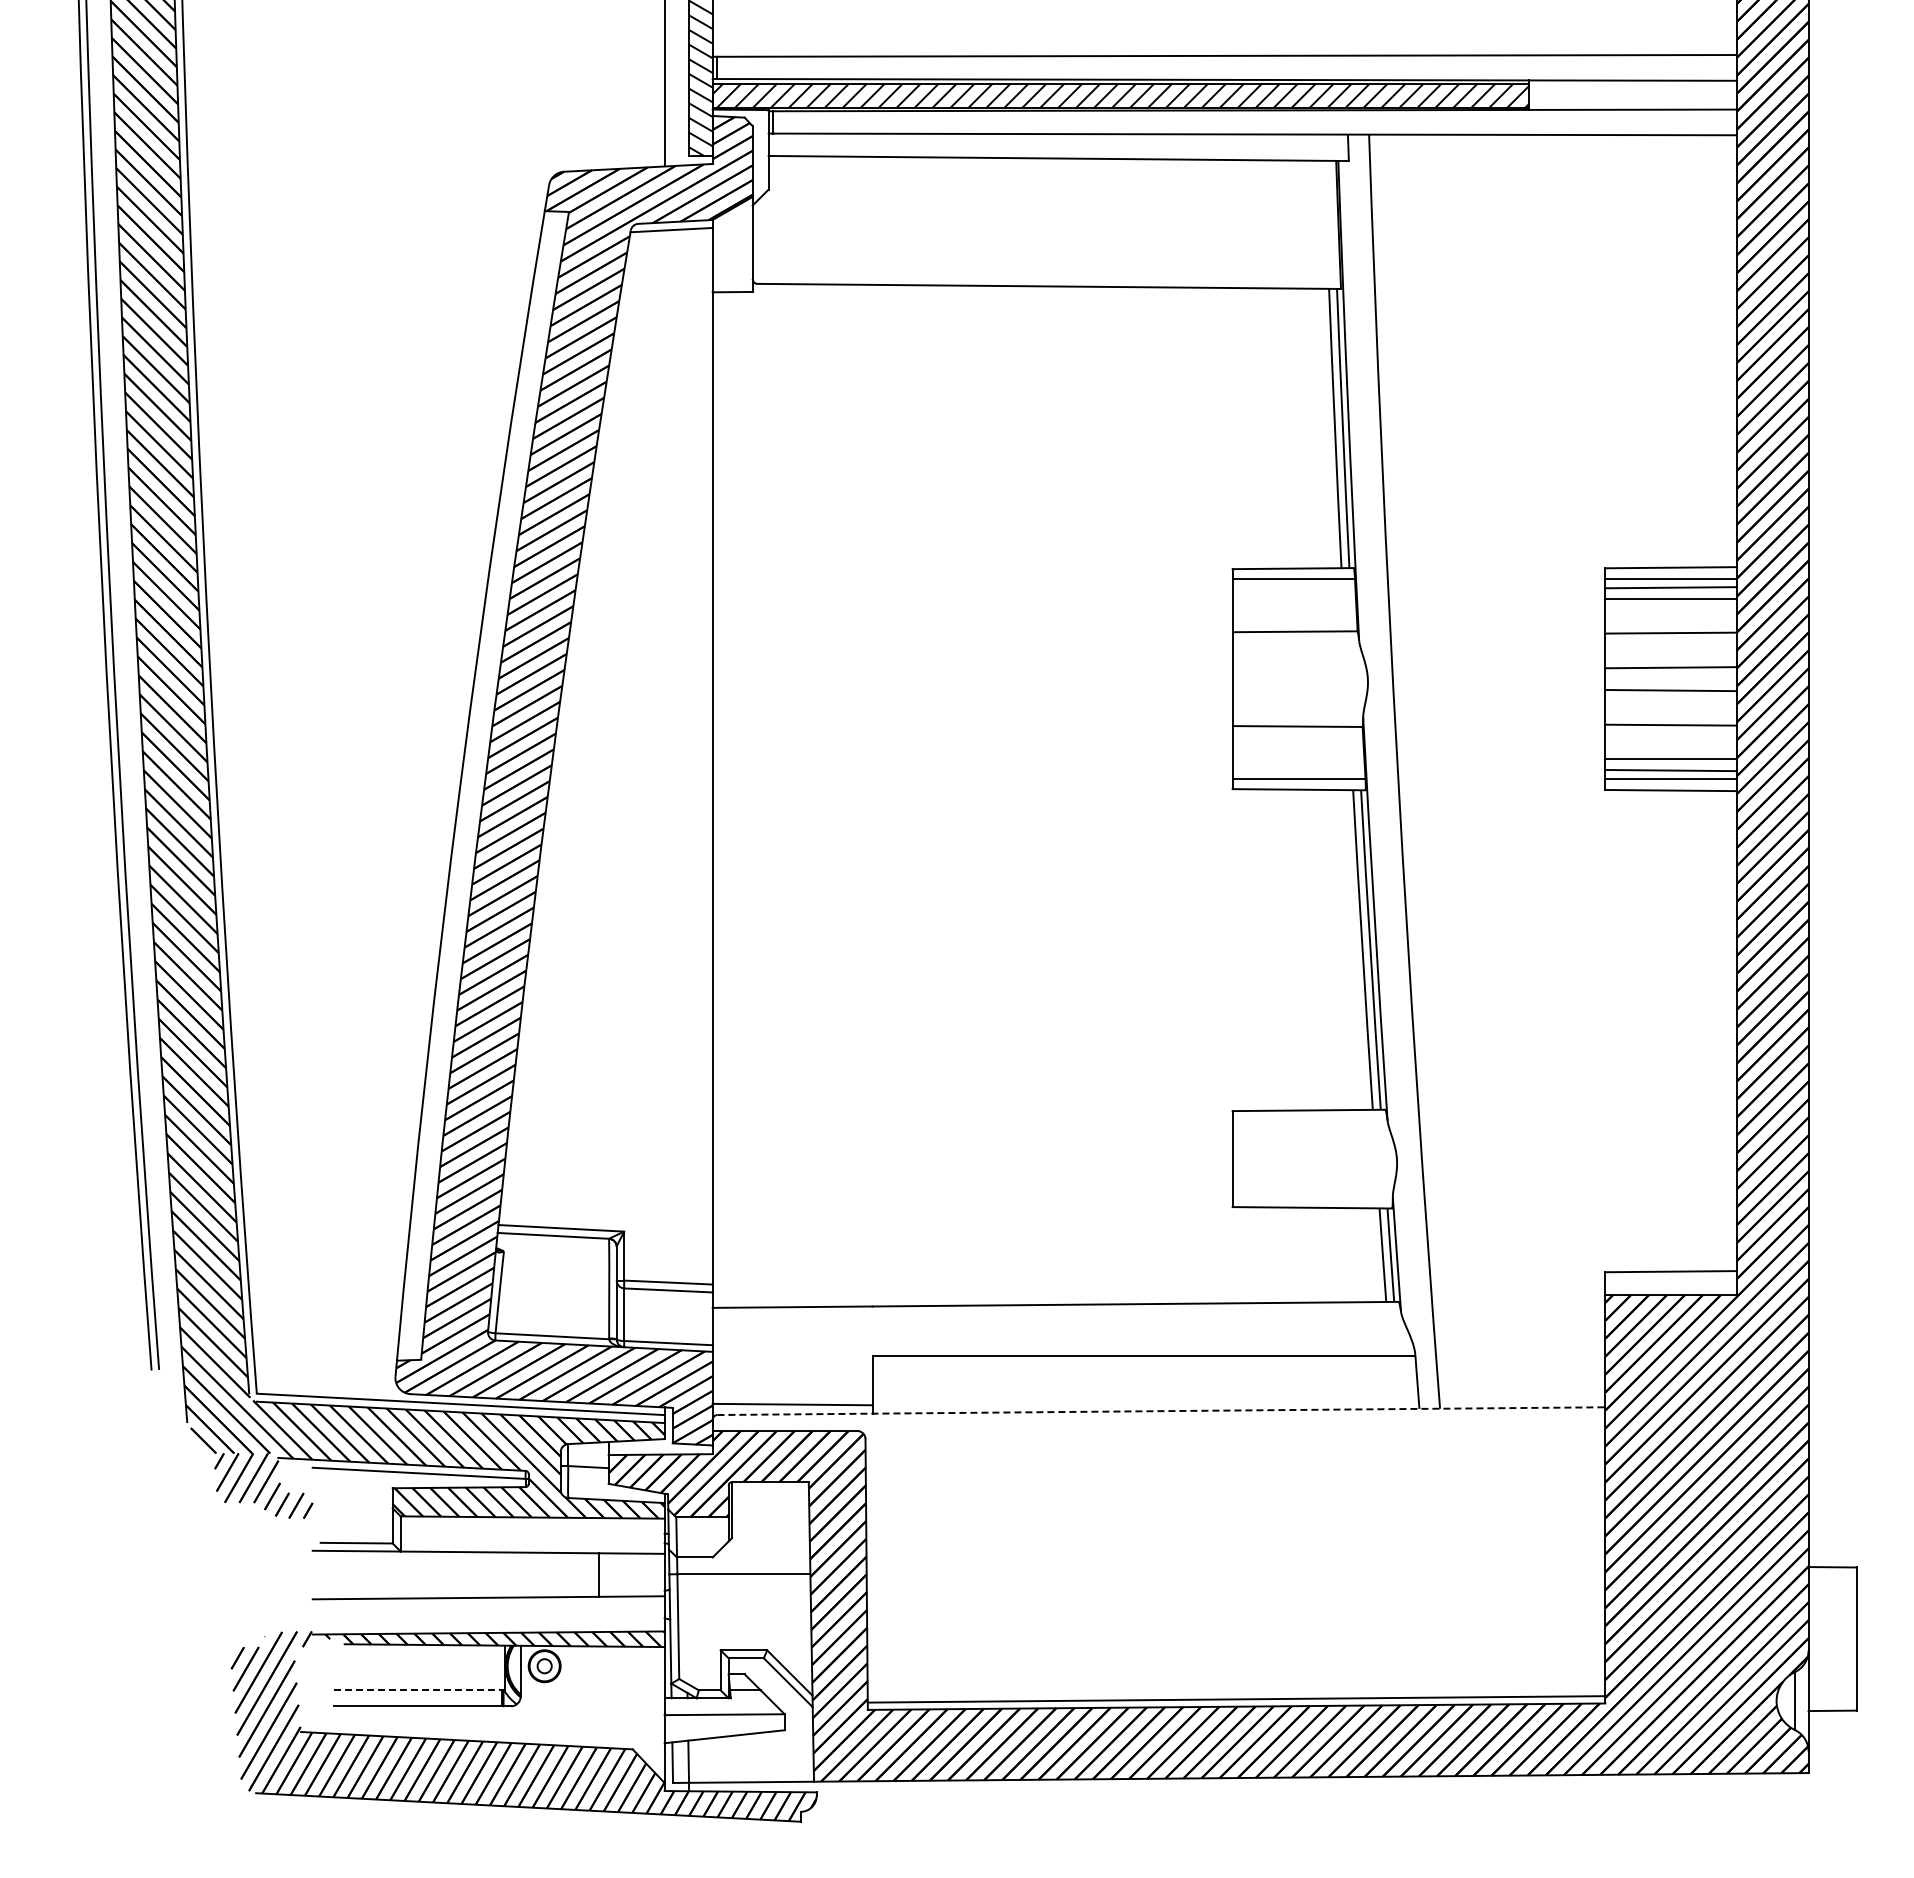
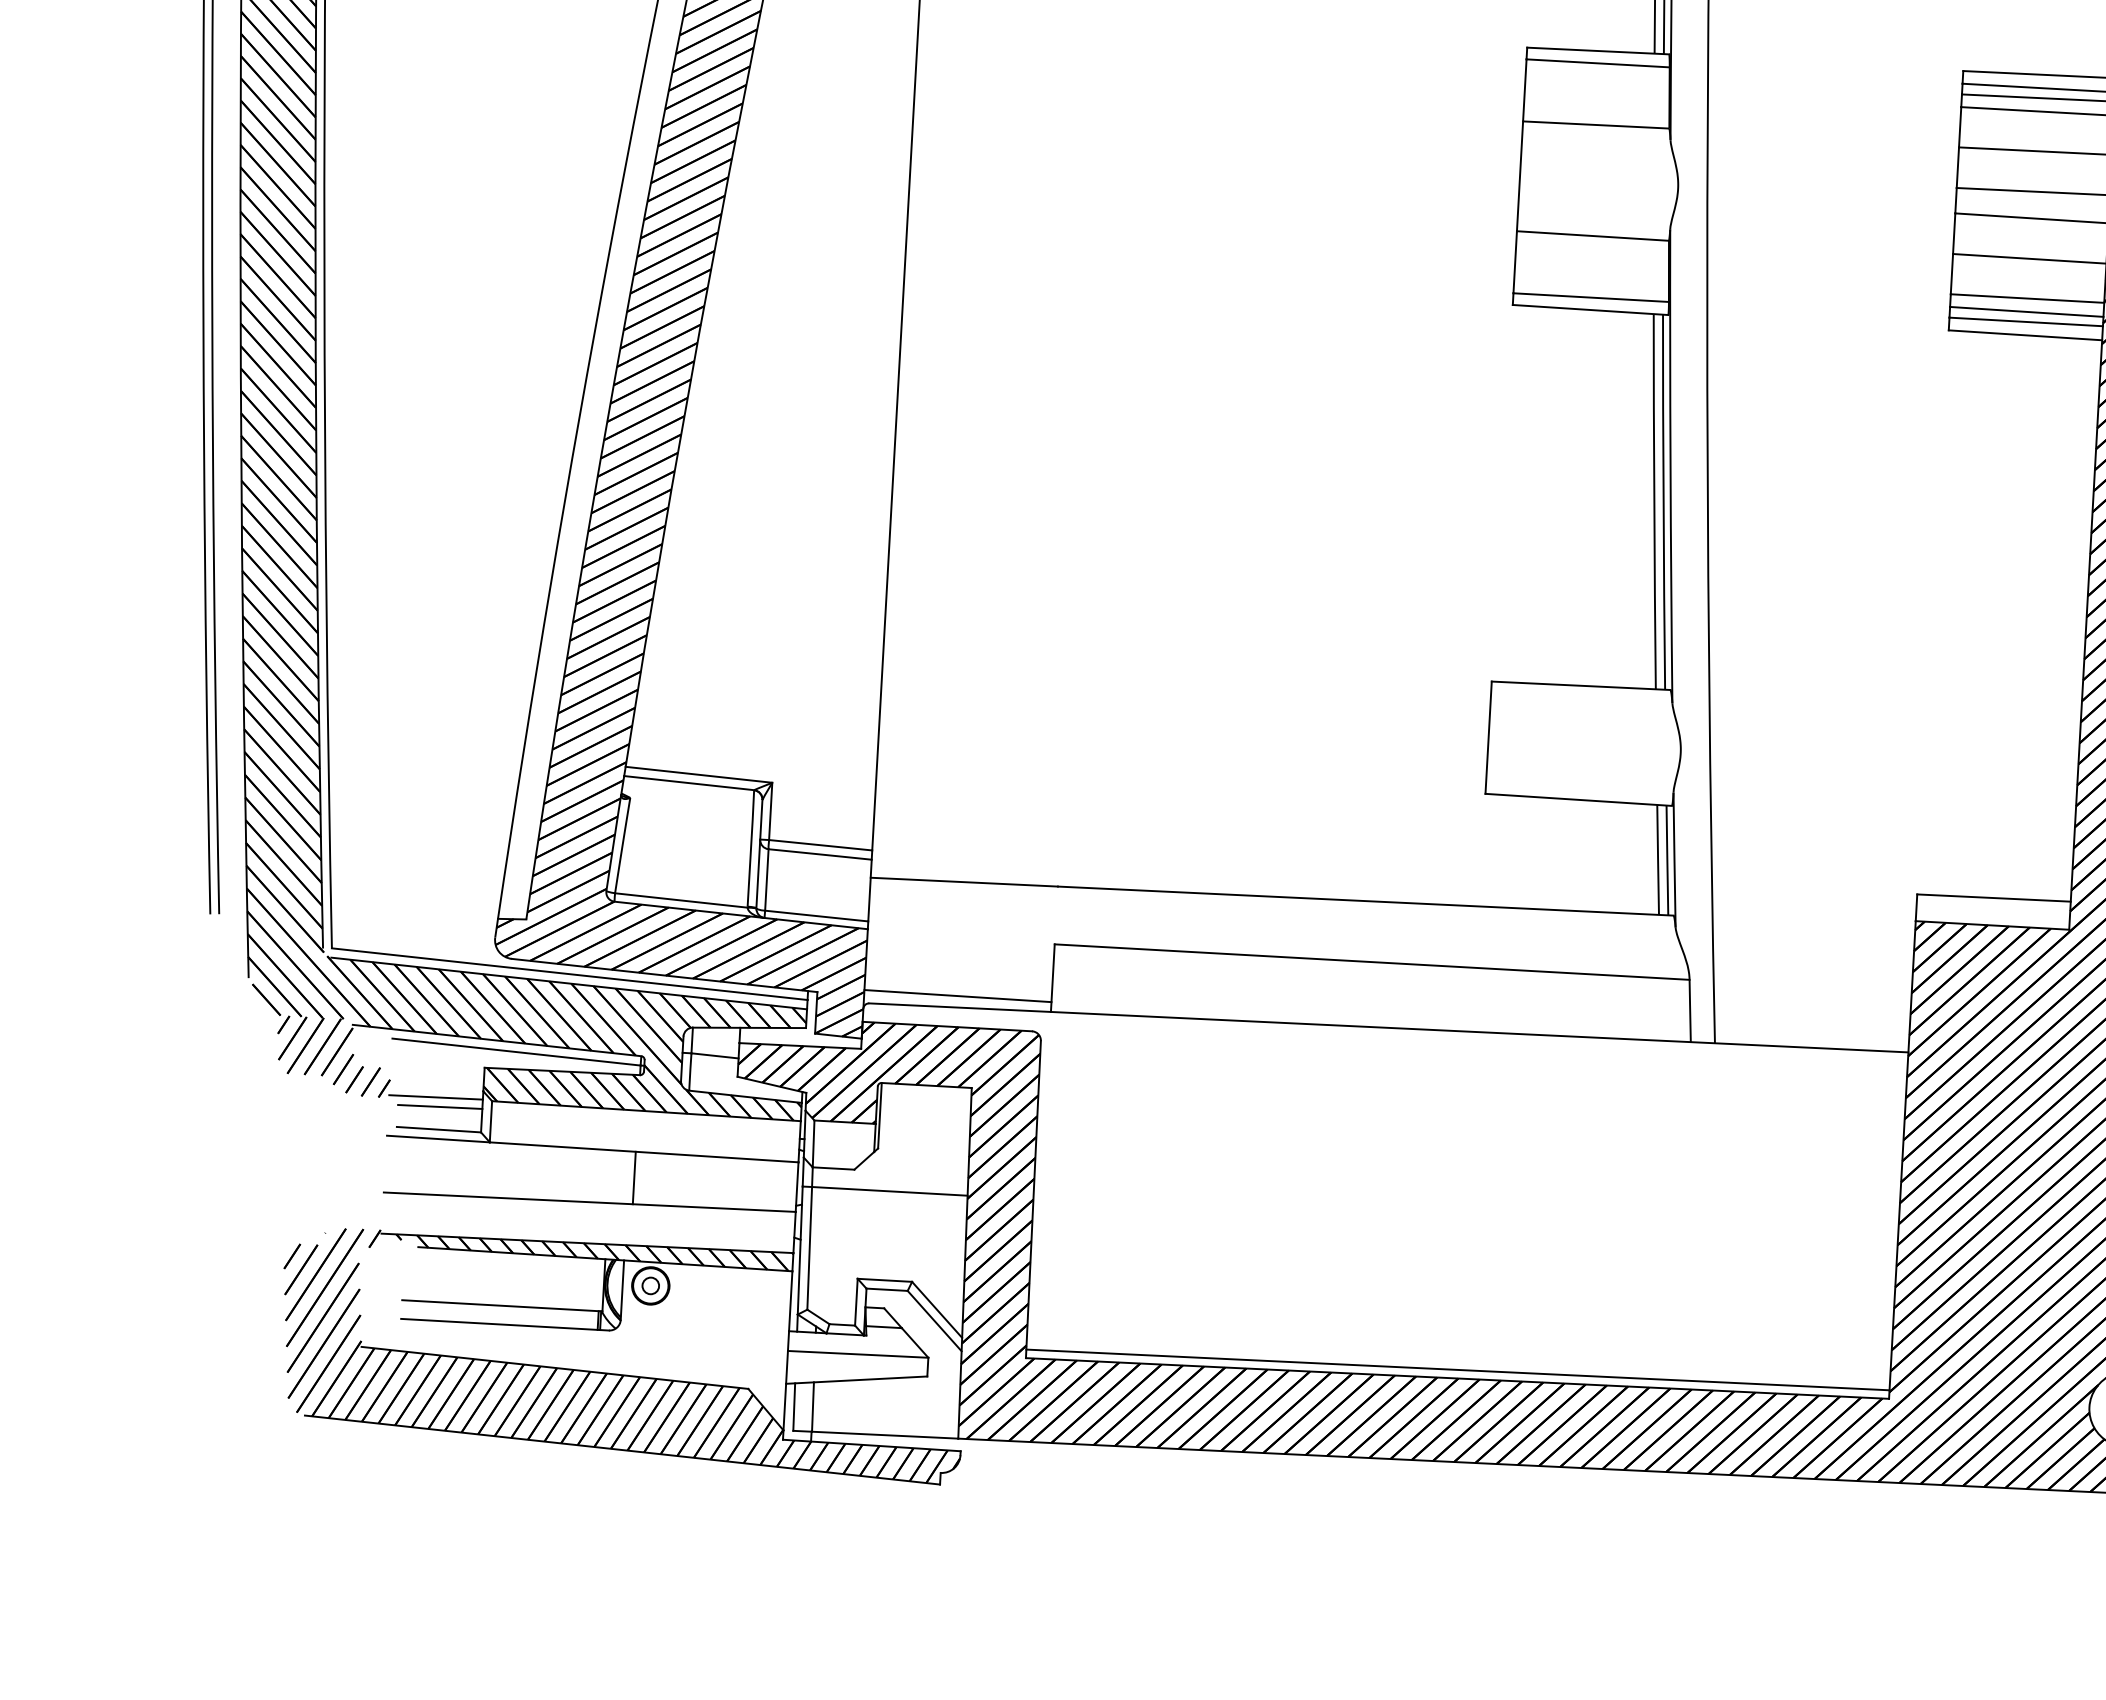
line: (1161, 1411) -> (1388, 1028), dashed -> solid
line: (352, 1515) -> (435, 1097), added
line: (356, 1523) -> (440, 1106), added
line: (598, 1574) -> (634, 1177), moved
line: (419, 1690) -> (502, 1306), dashed -> solid

